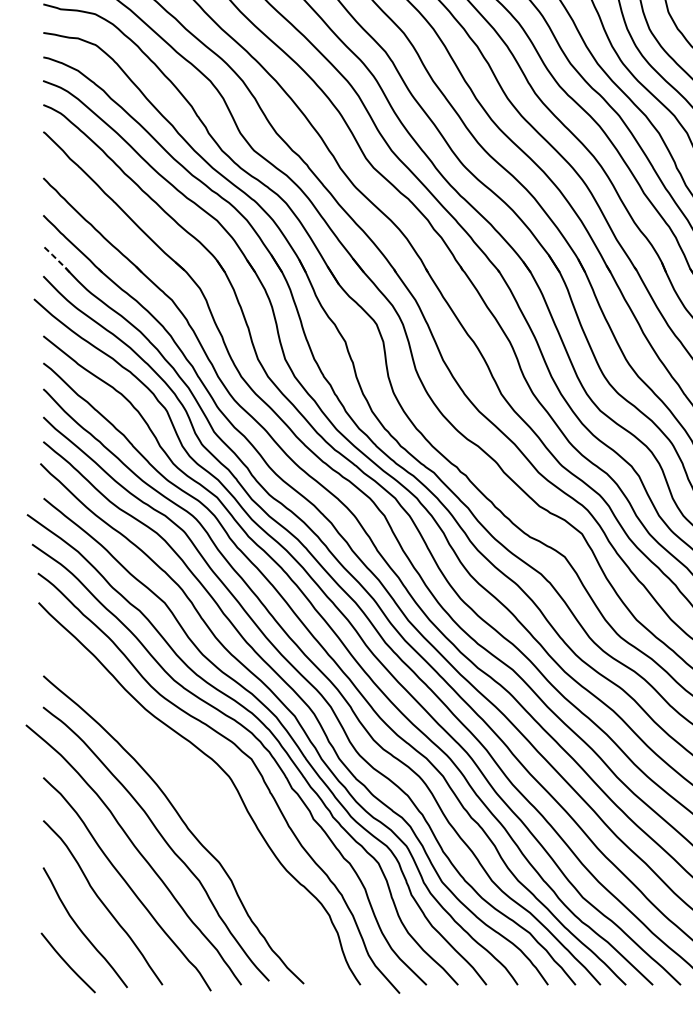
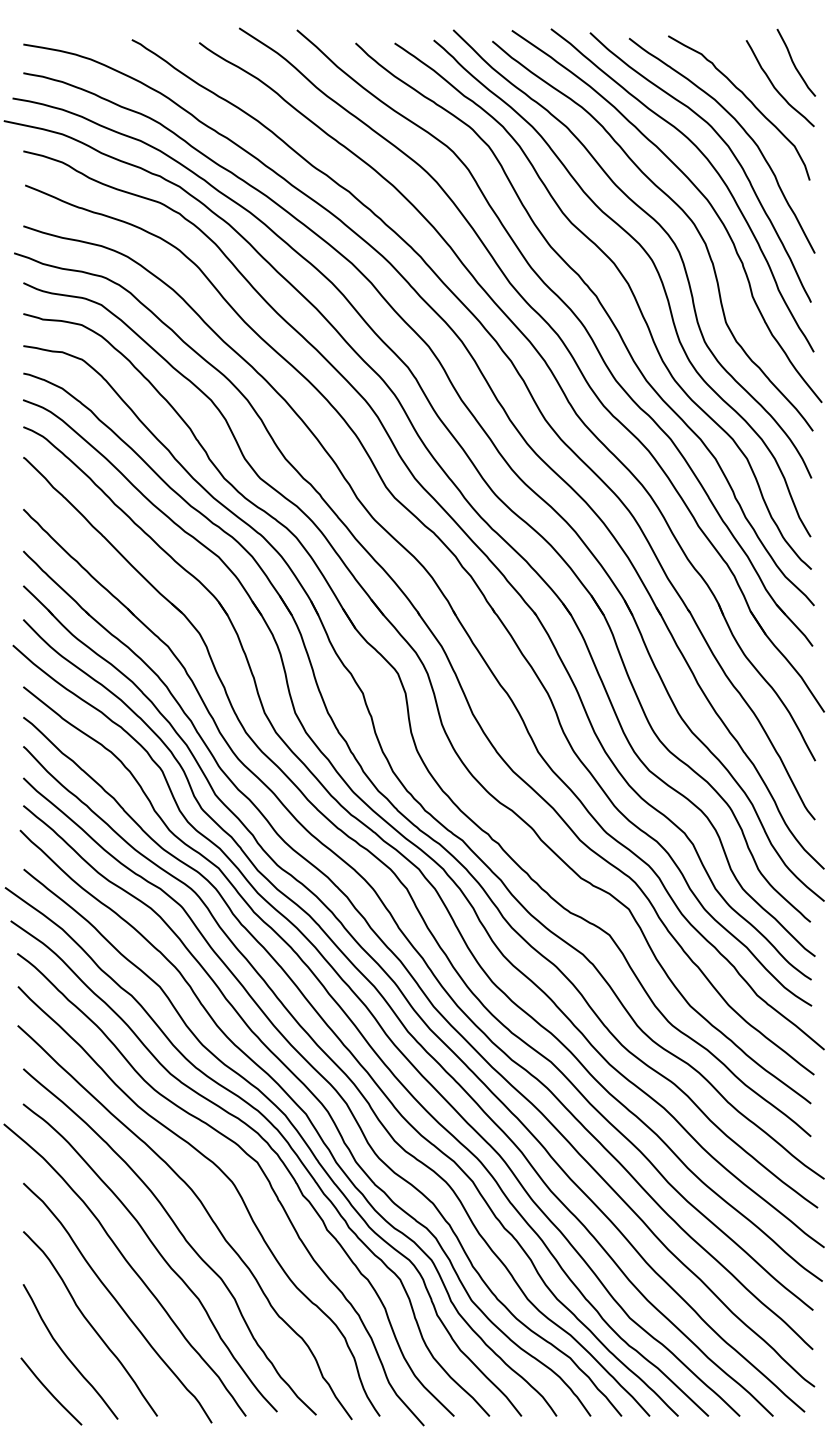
line: (56, 259) -> (38, 600), dashed -> solid
curve: (205, 802) -> (205, 1211), added

